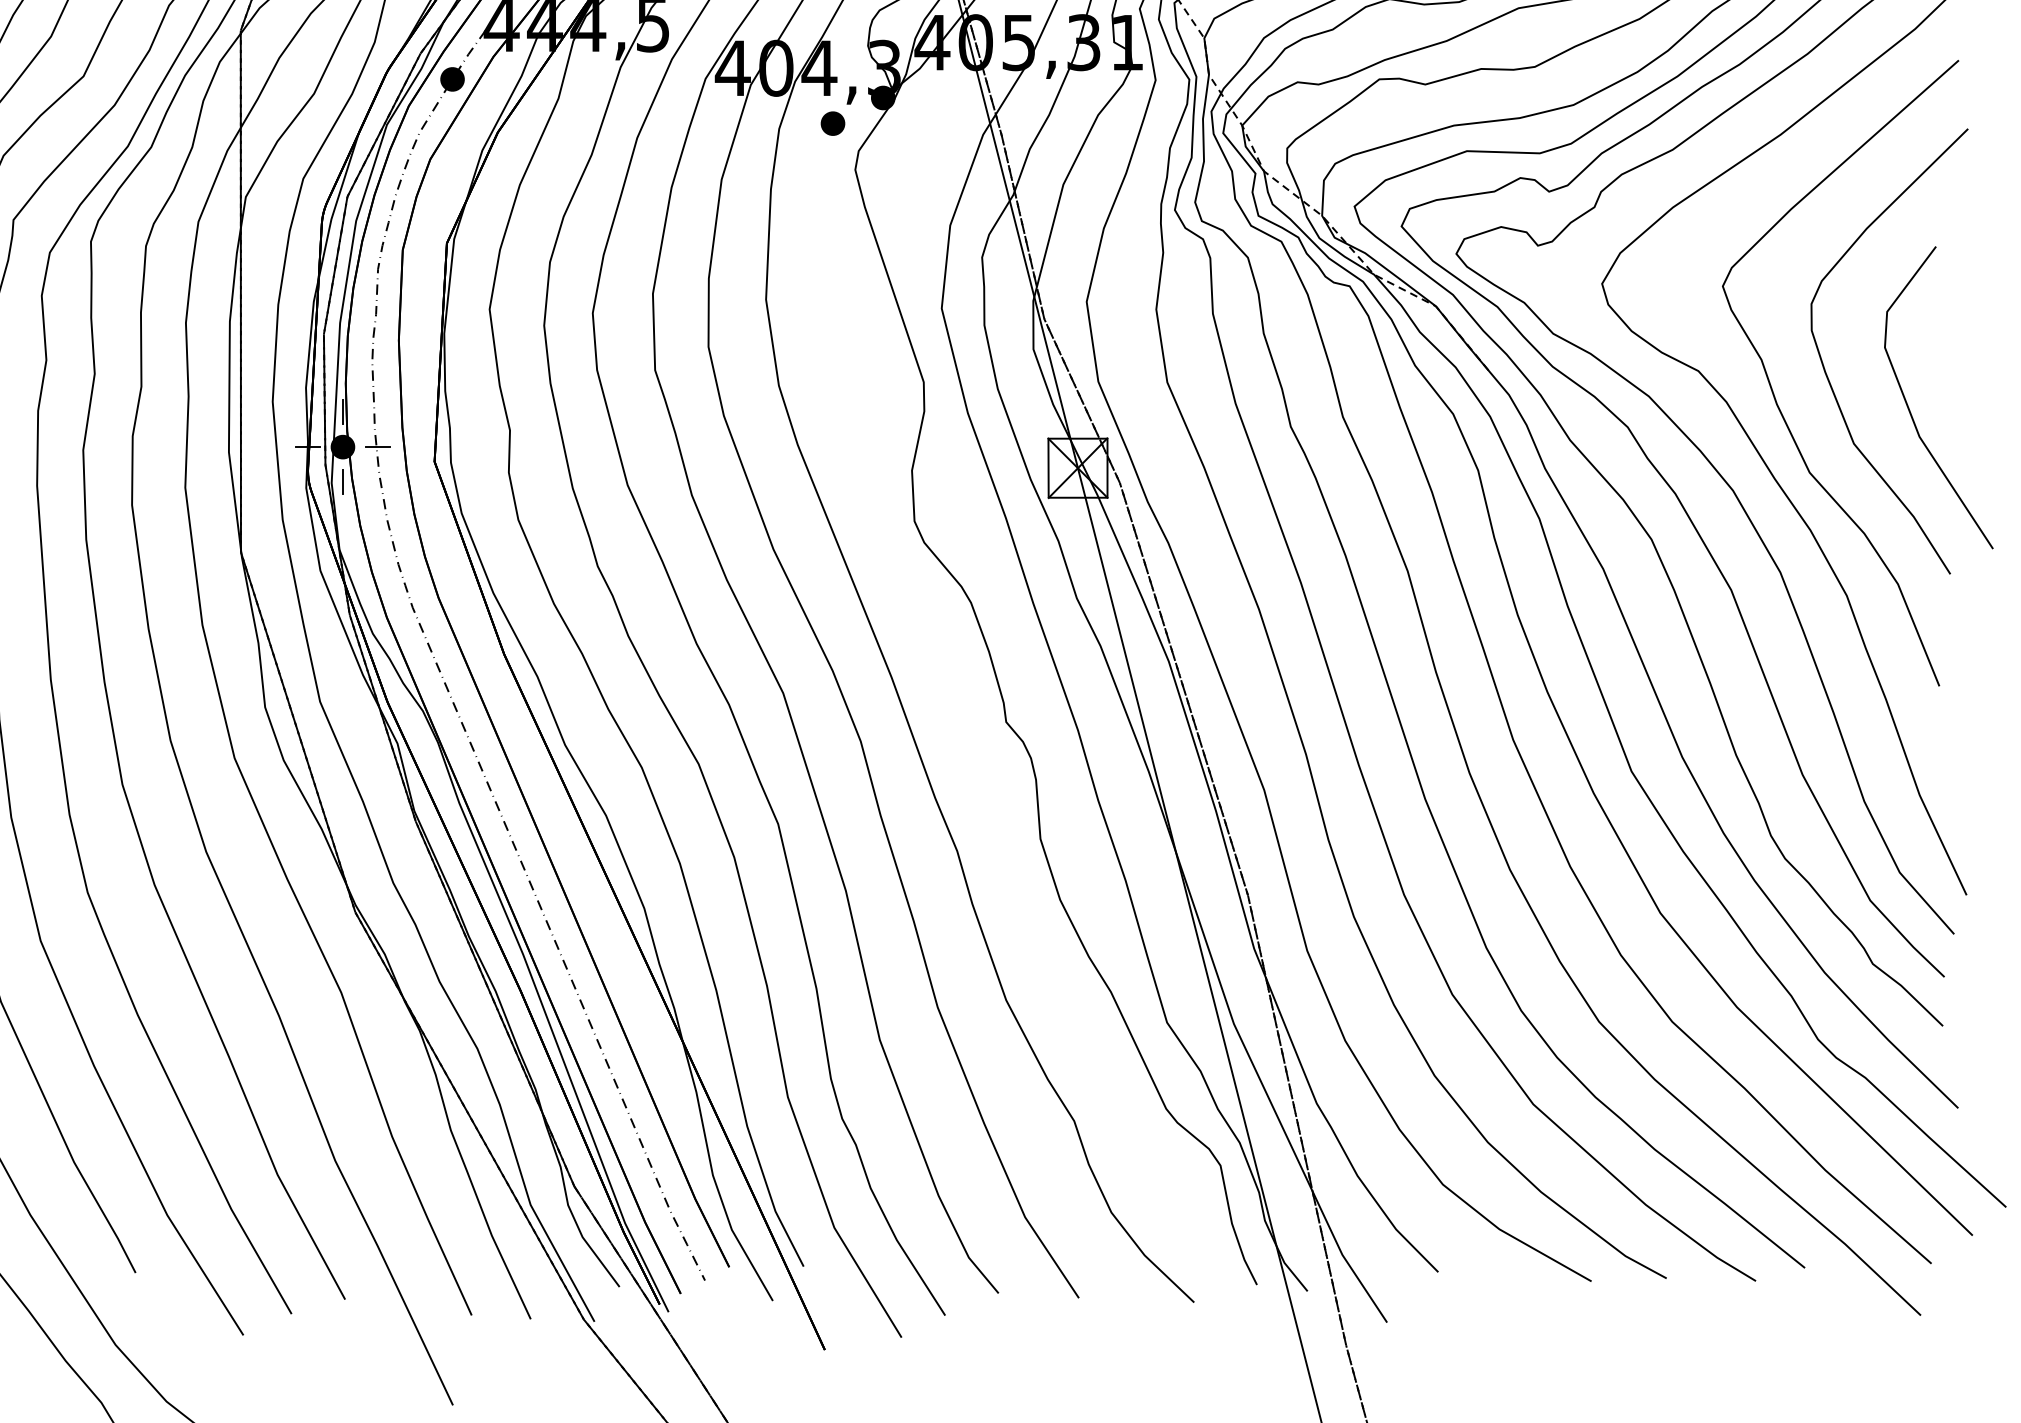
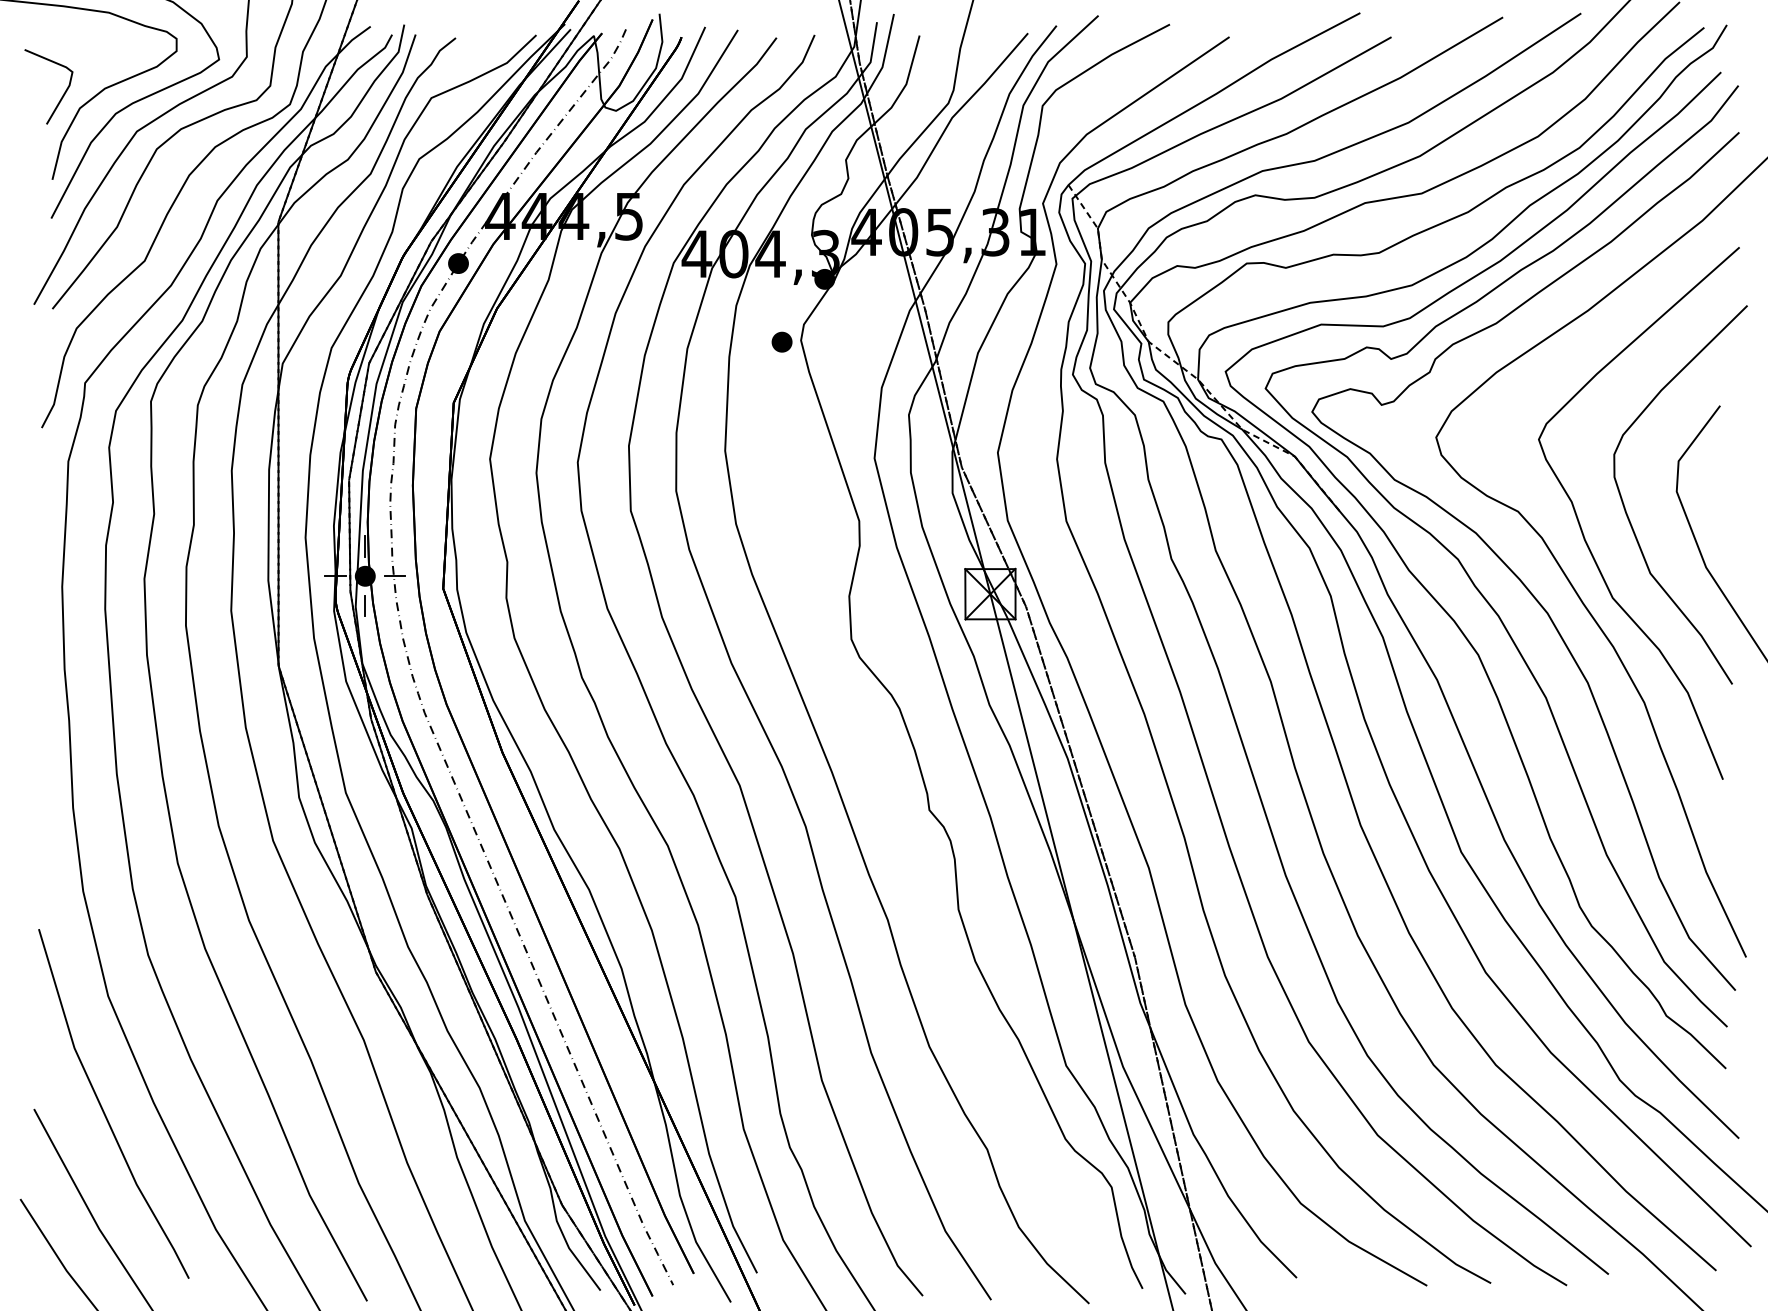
part: (832, 122) -> (781, 341), moved

